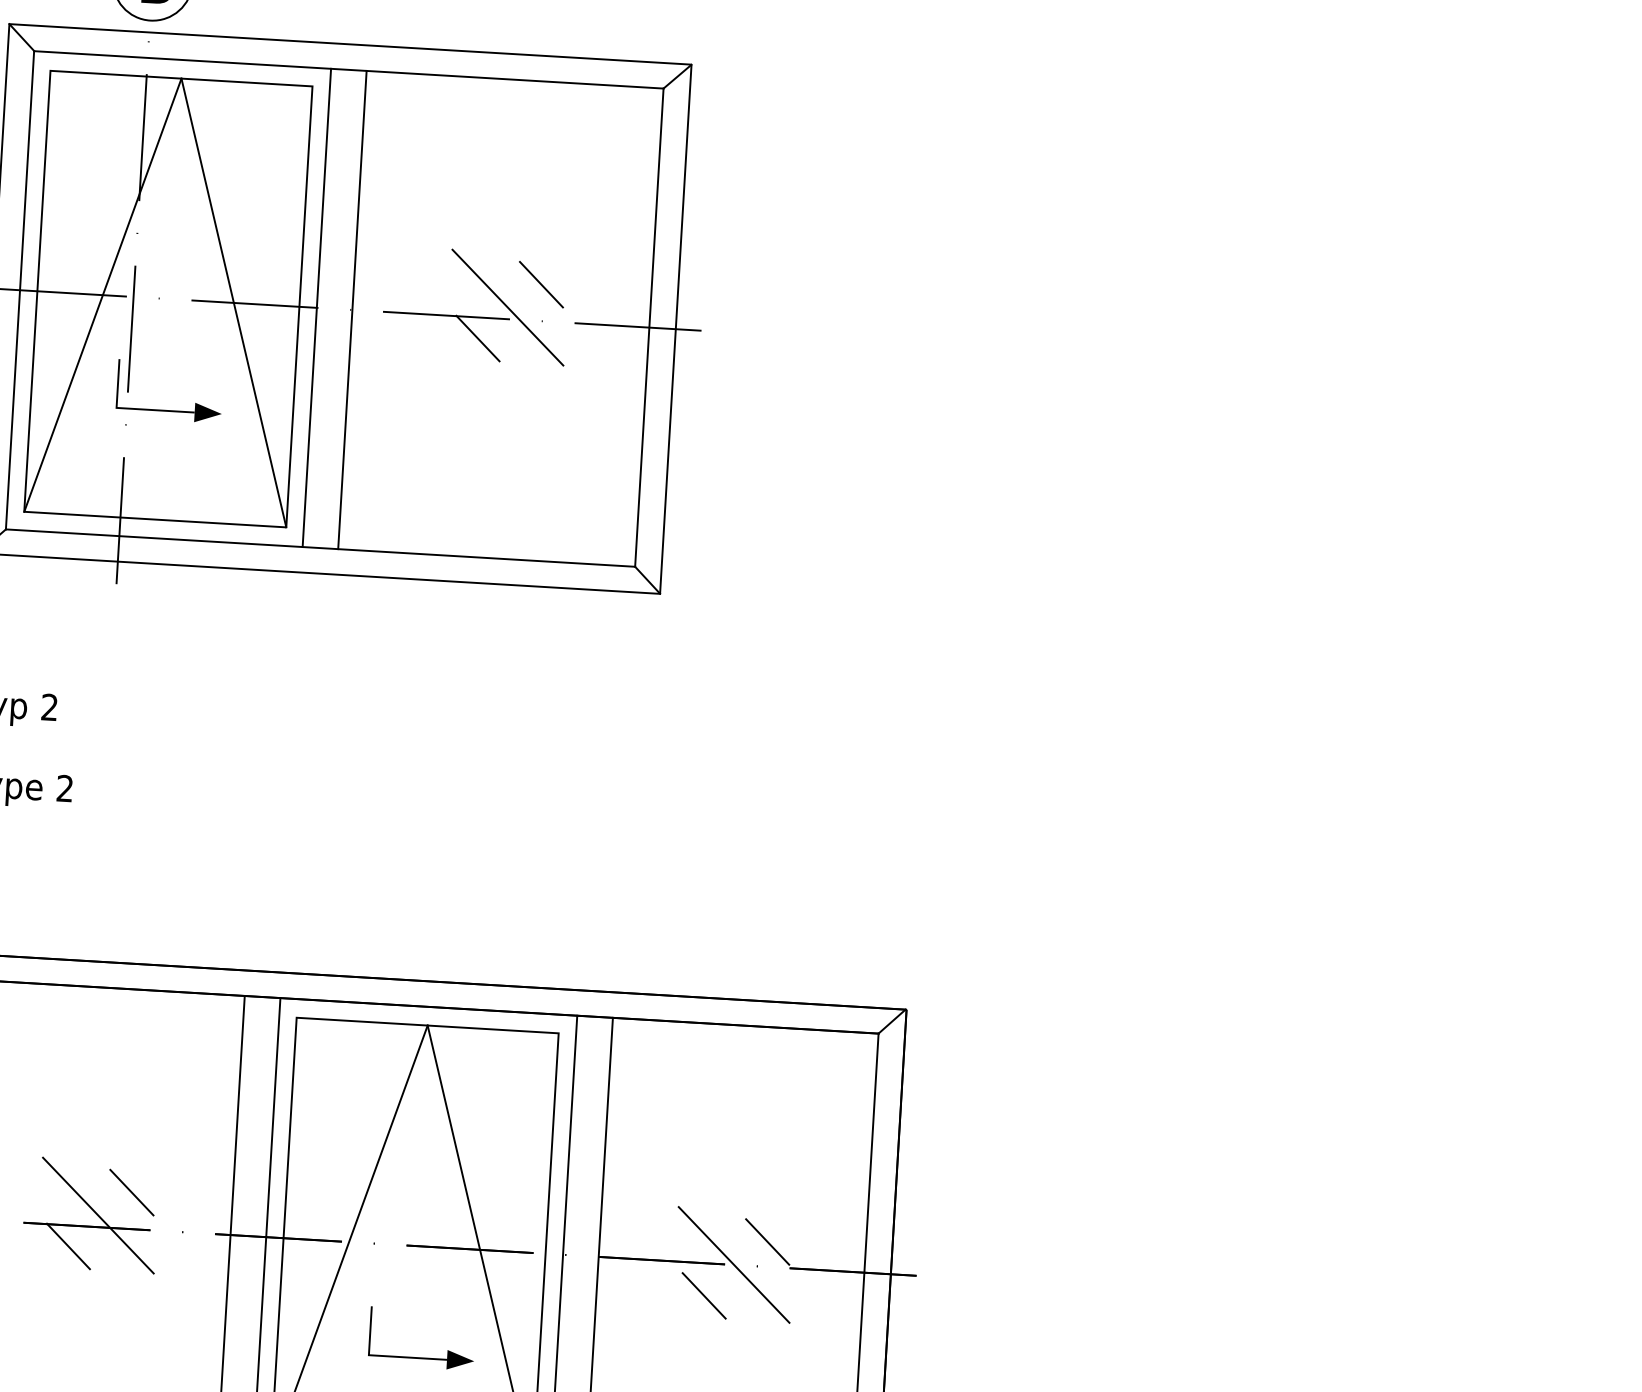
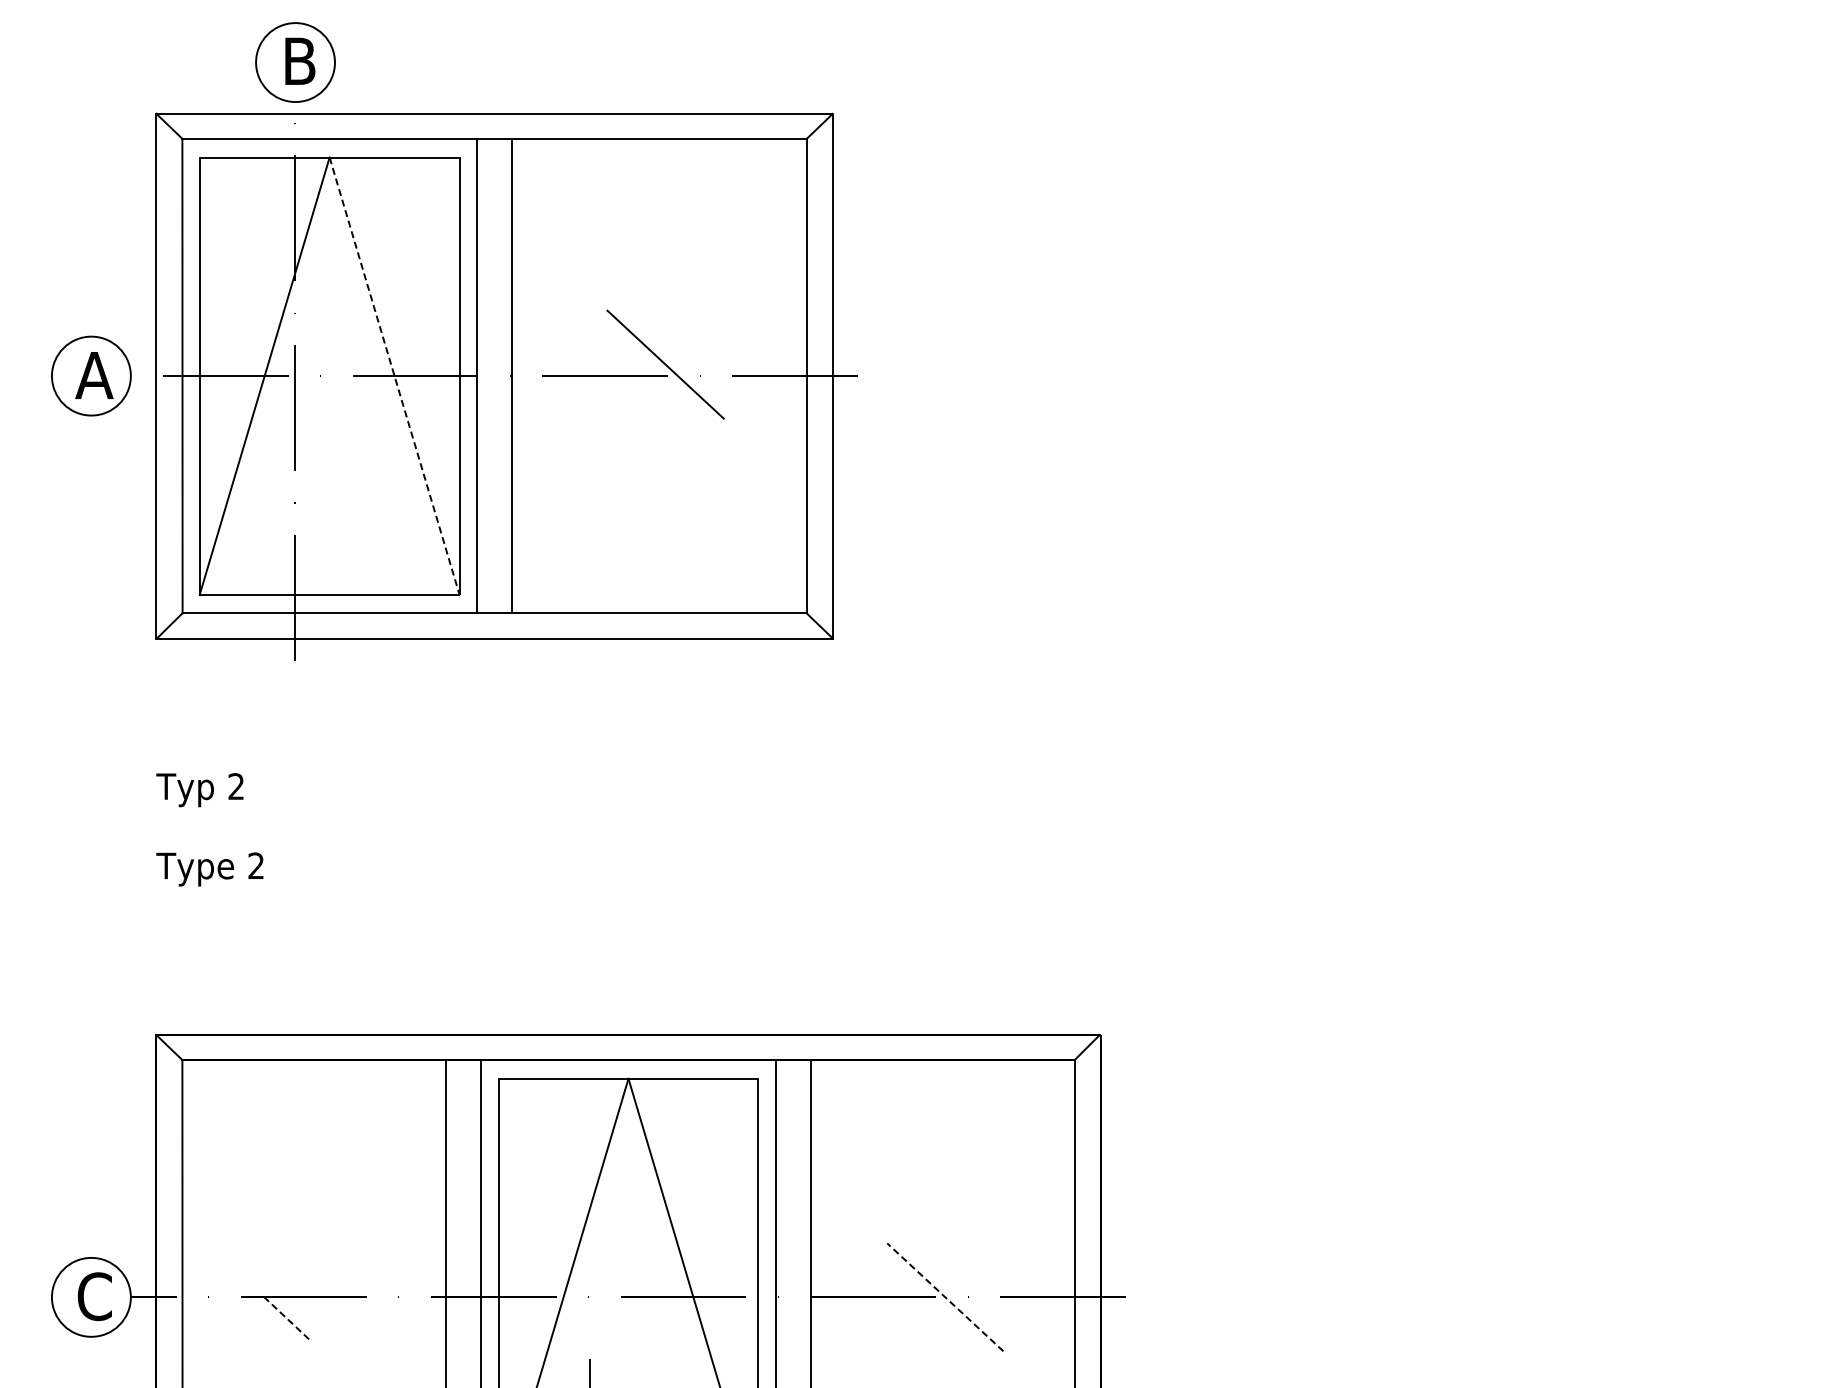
line: (541, 284) -> (697, 339), removed
line: (233, 303) -> (394, 376), solid -> dashed
line: (477, 338) -> (637, 396), removed
part: (168, 410) -> (336, 486), removed
line: (131, 1192) -> (345, 1261), removed
line: (98, 1215) -> (314, 1285), removed
line: (767, 1241) -> (976, 1272), removed
line: (68, 1246) -> (286, 1318), solid -> dashed
line: (733, 1265) -> (944, 1297), solid -> dashed
line: (704, 1295) -> (917, 1329), removed

